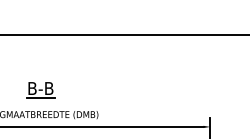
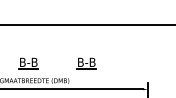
part: (122, 90) -> (86, 63), added

